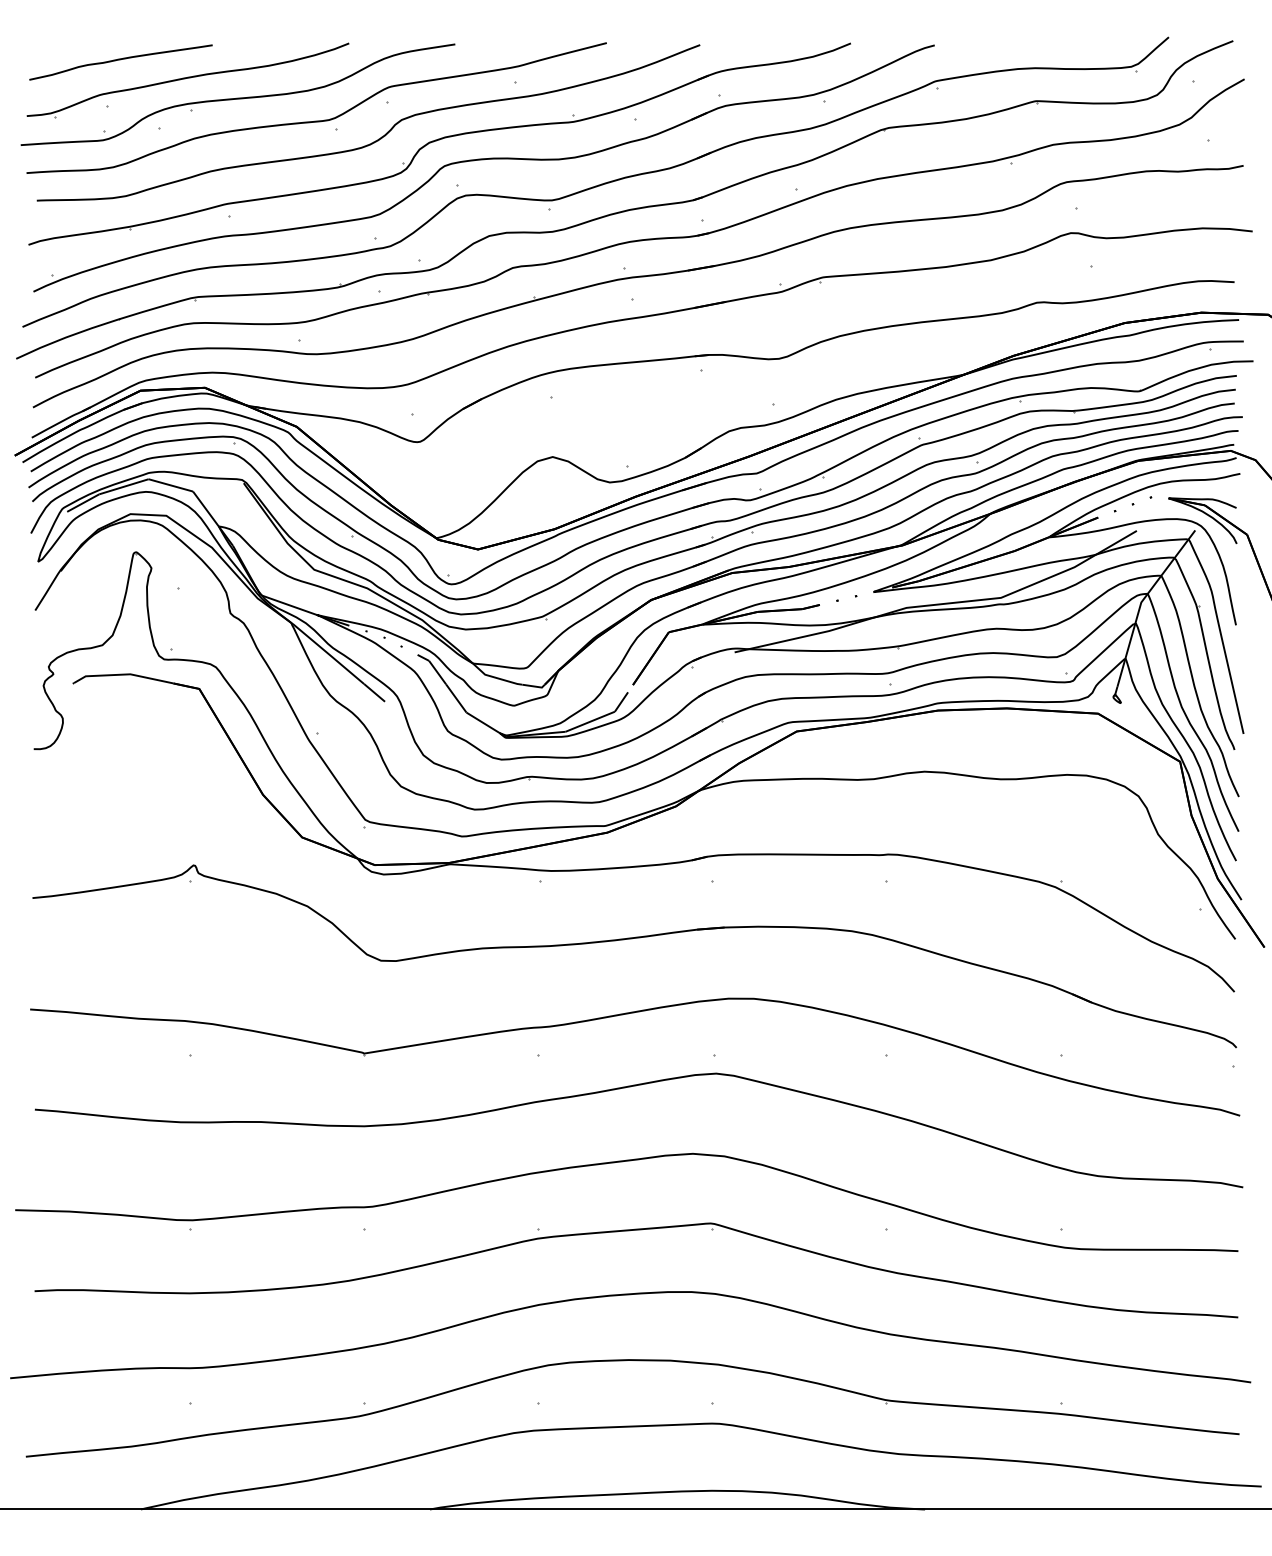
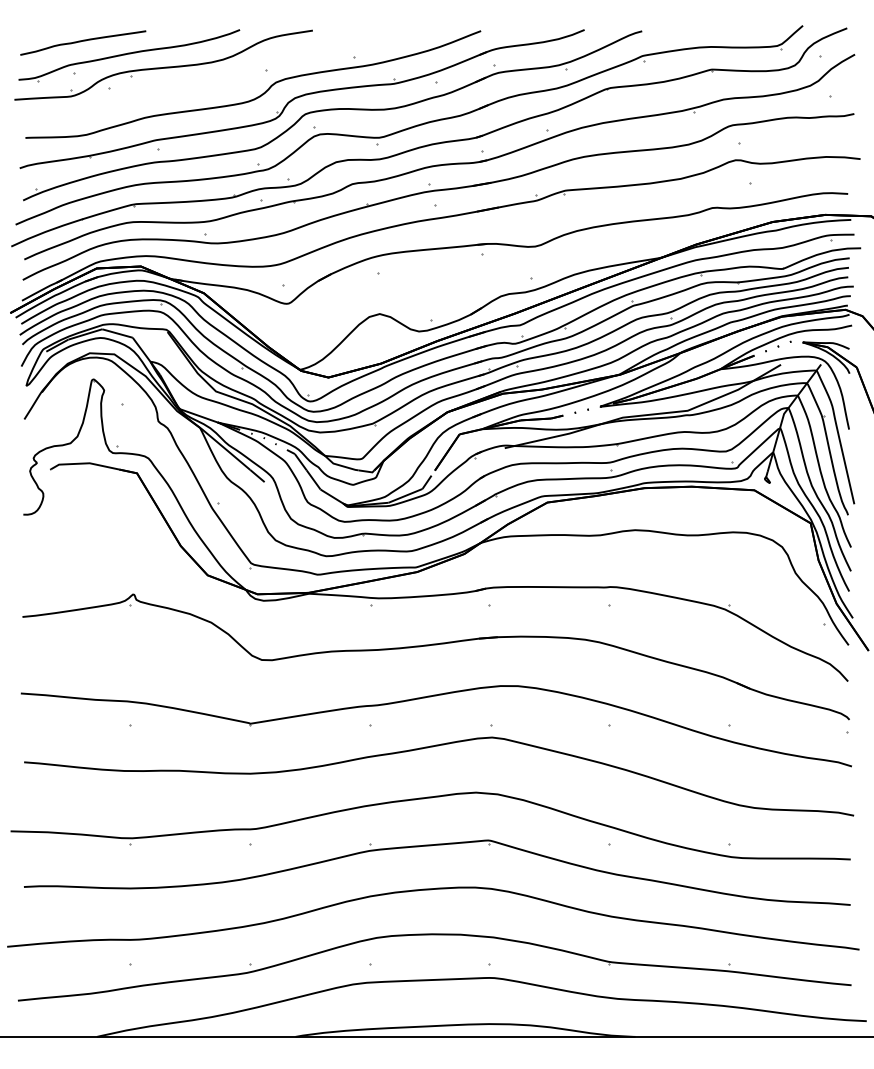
part: (316, 119) -> (217, 82), removed

